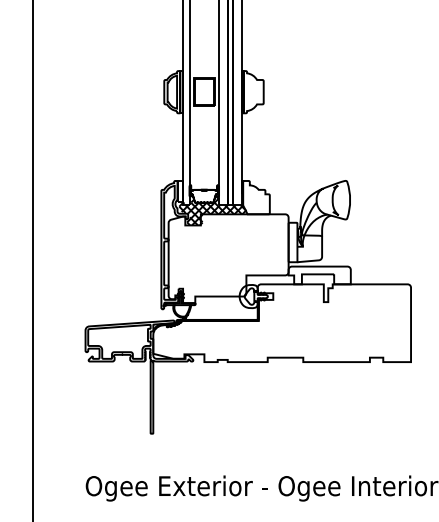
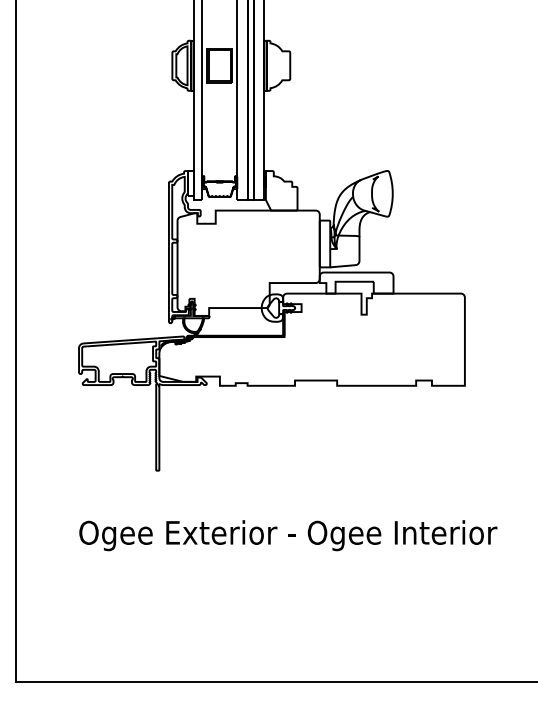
hatch: (212, 209) -> (229, 204), removed

